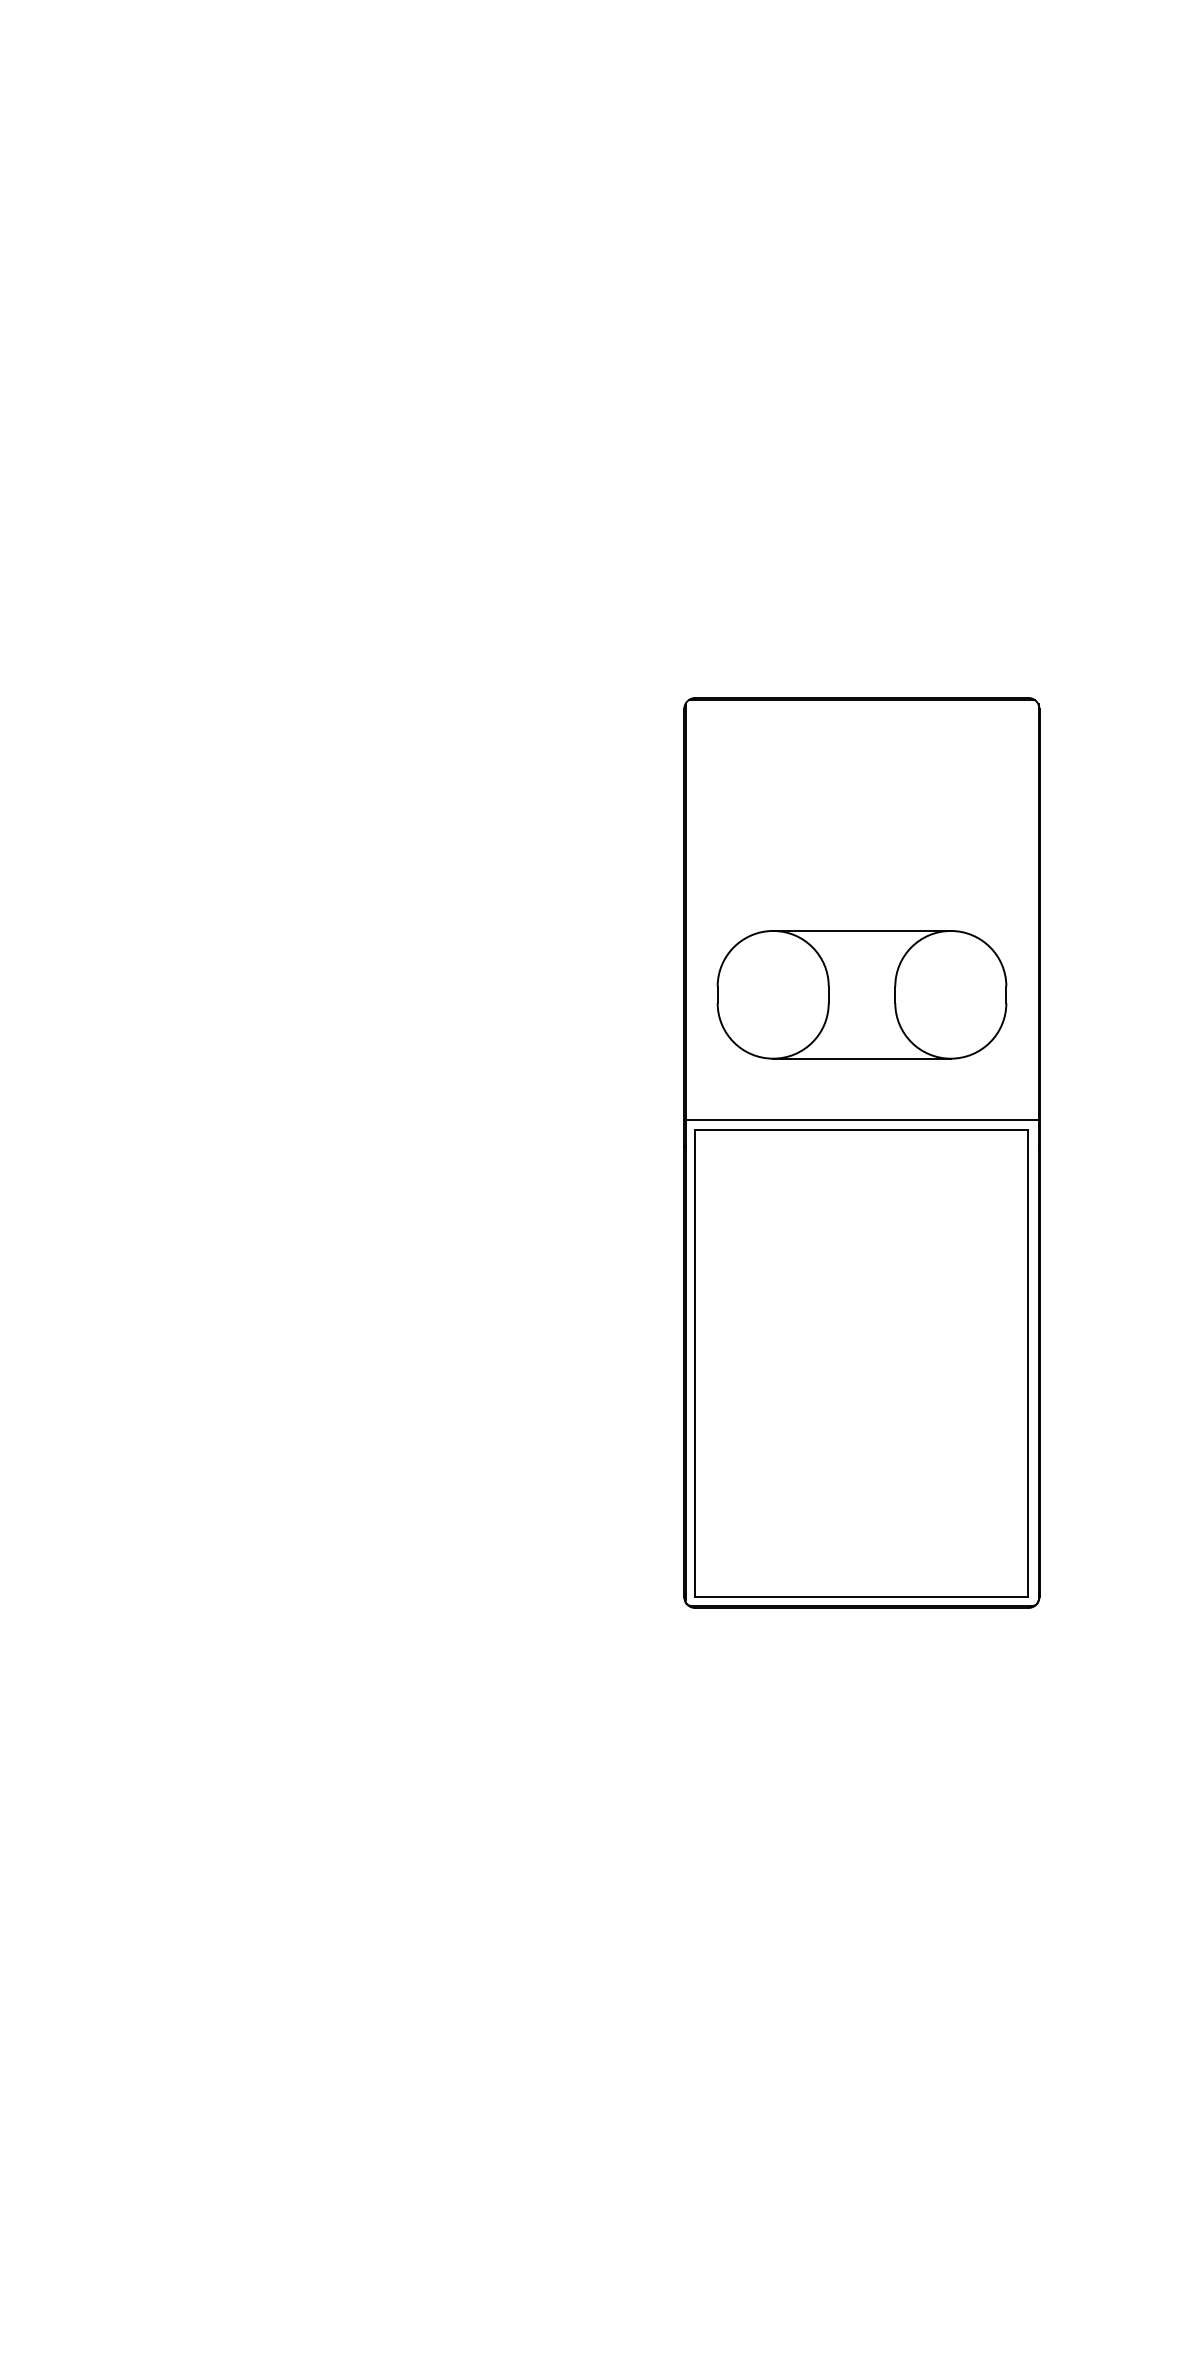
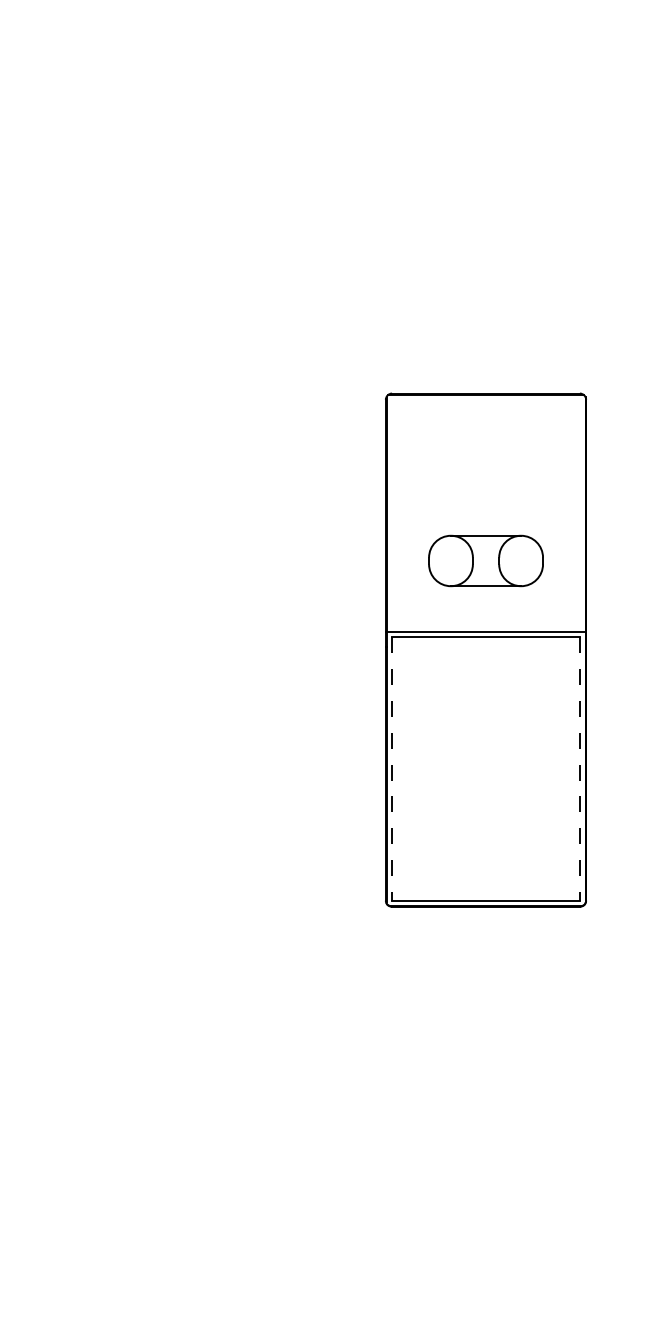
part: (860, 993) -> (485, 560), size x0.7
line: (696, 1364) -> (392, 769), solid -> dashed
line: (1027, 1364) -> (579, 769), solid -> dashed

